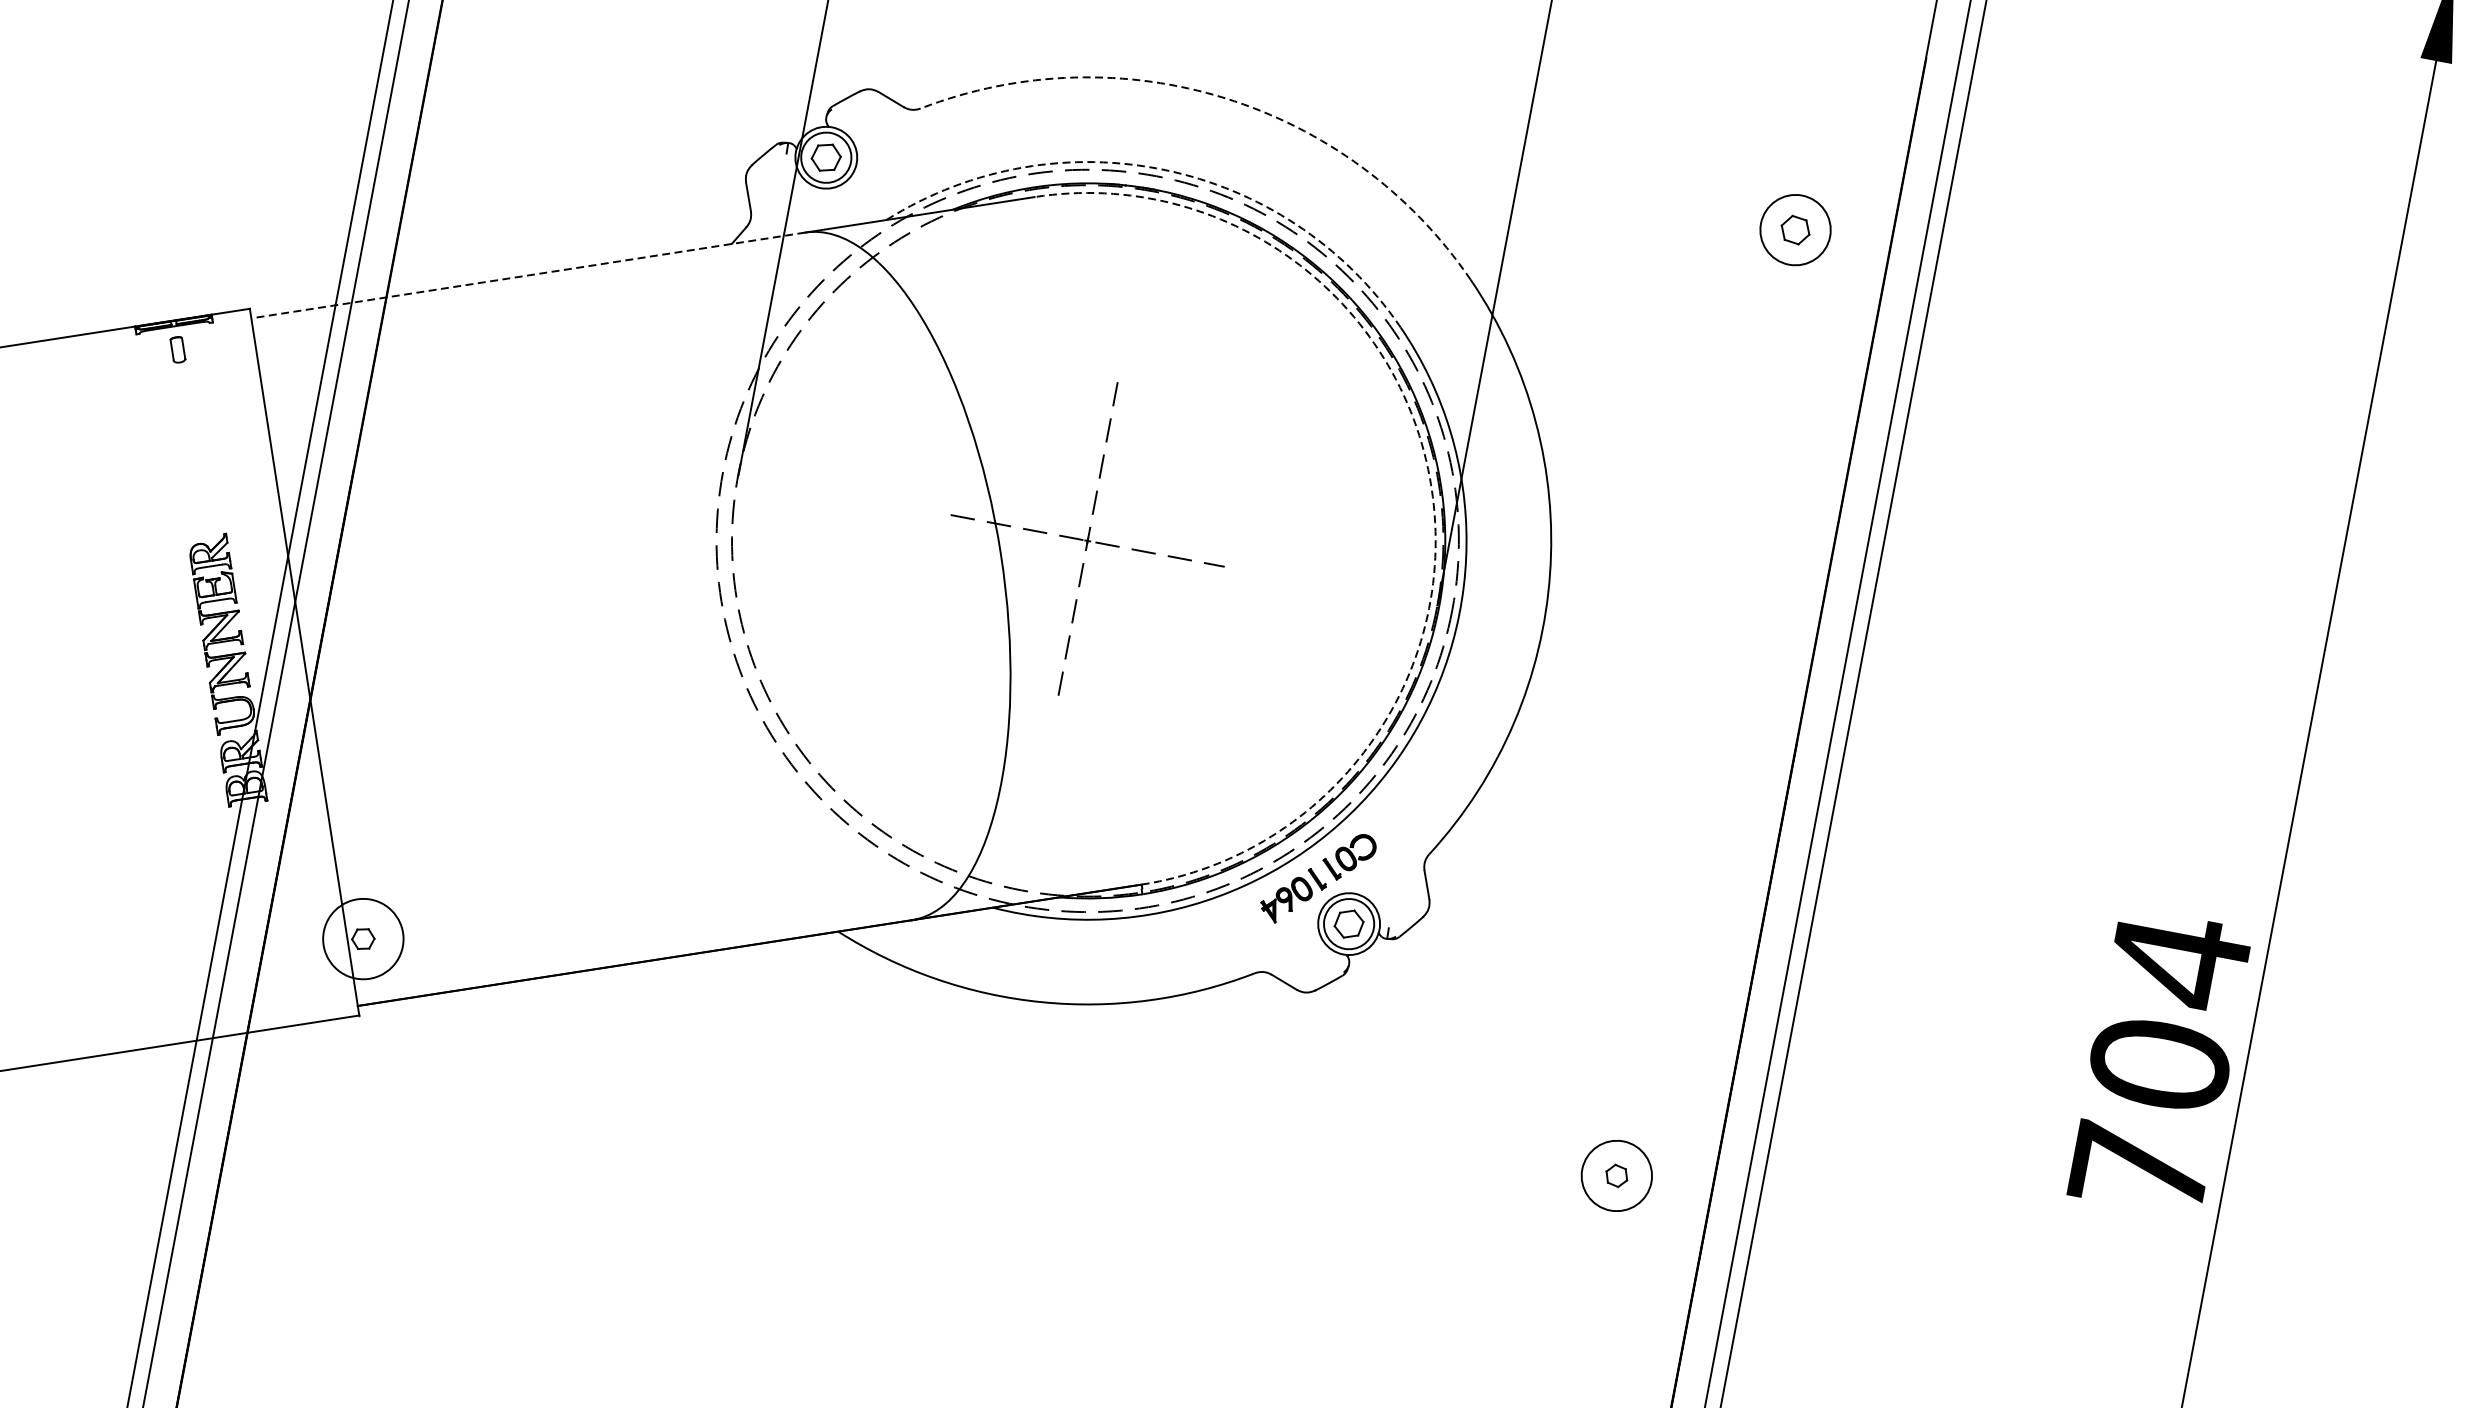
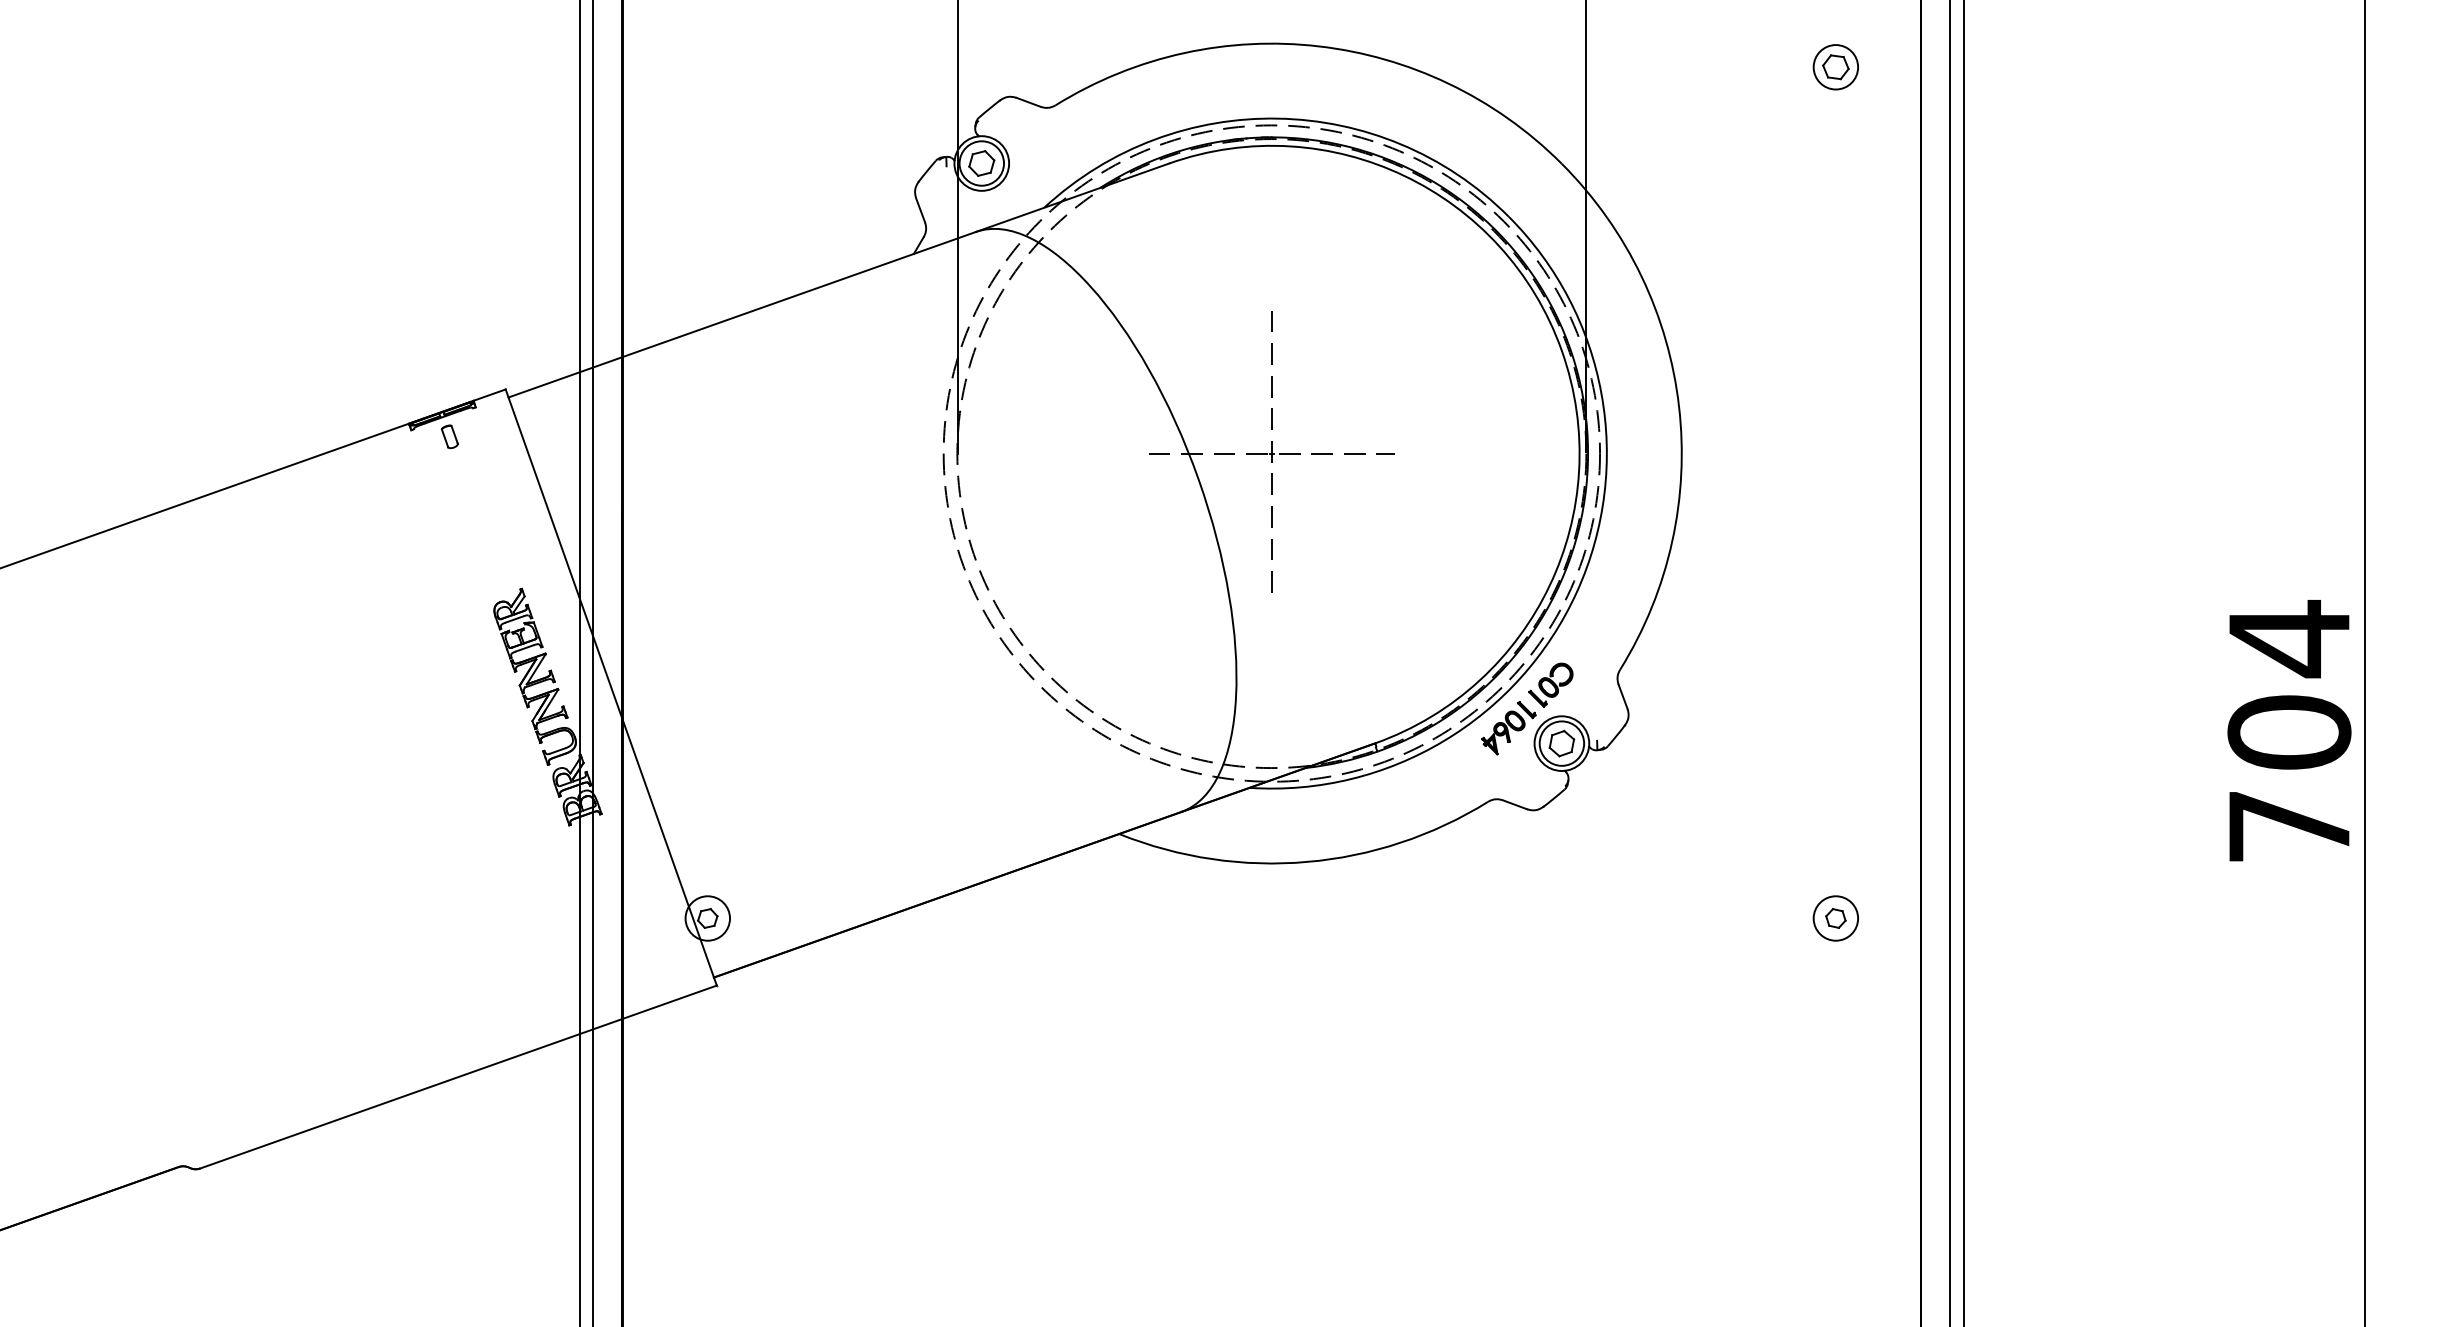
arc: (1225, 98) -> (1318, 46), dashed -> solid
arc: (1165, 170) -> (1278, 118), dashed -> solid
circle: (1795, 230) -> (1835, 67), size x0.71
line: (528, 275) -> (742, 314), dashed -> solid
arc: (1431, 487) -> (1561, 350), dashed -> solid
circle: (363, 939) -> (707, 918), size x0.62
circle: (1616, 1175) -> (1835, 918), size x0.71

